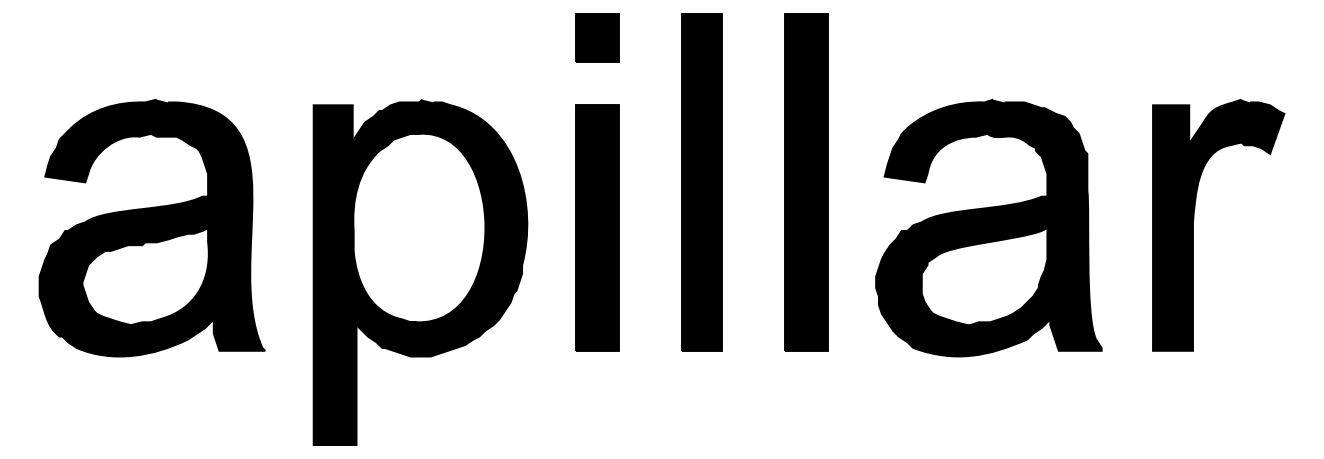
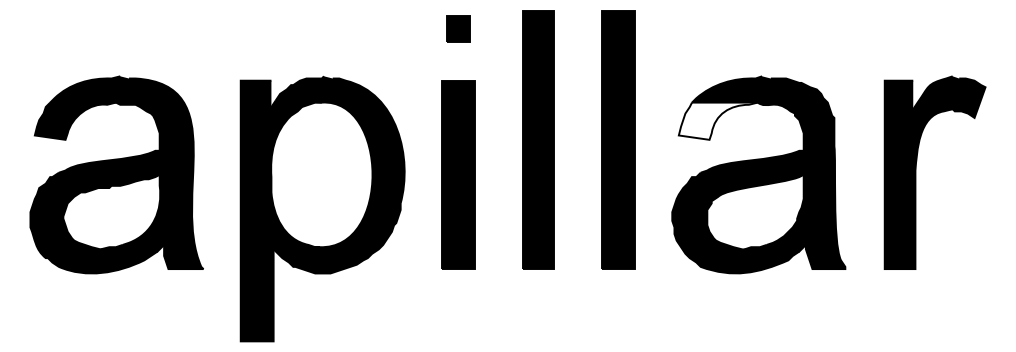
part: (597, 38) -> (458, 29), size x0.7
fill: (935, 157) -> (717, 120), removed

